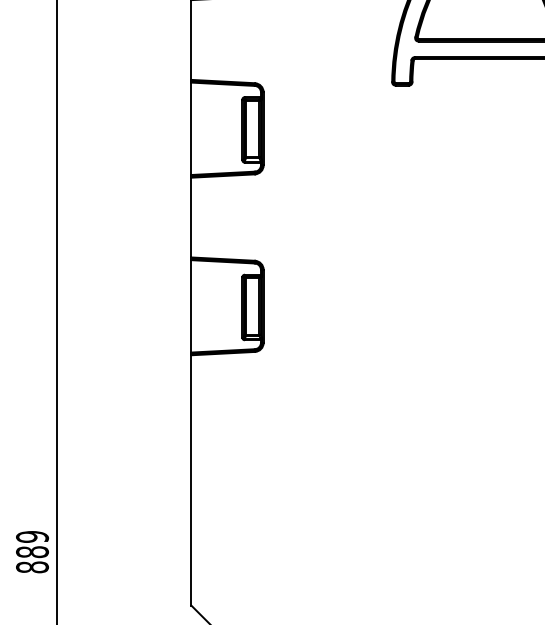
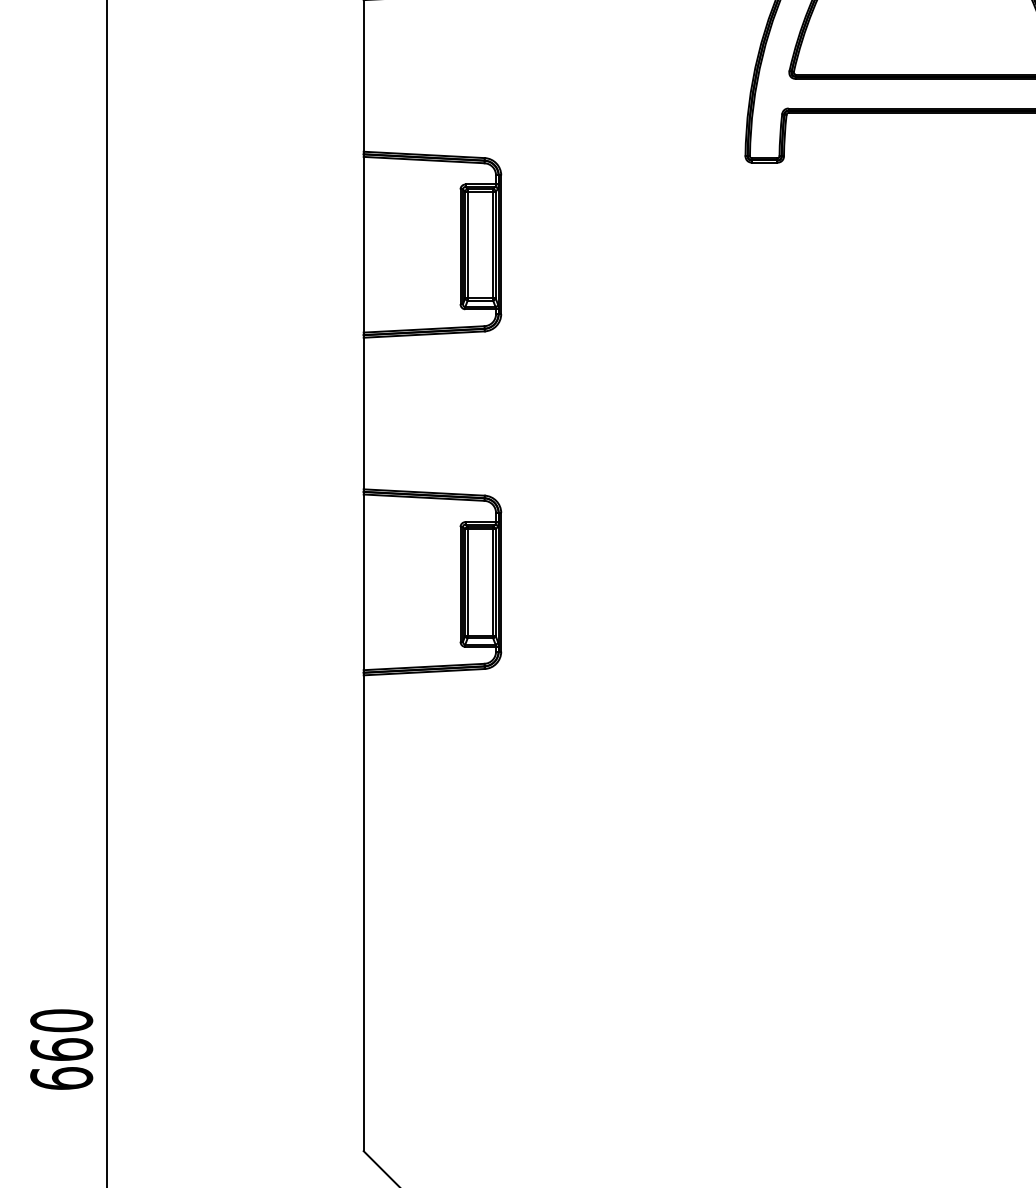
text: (32, 552) -> (61, 1050), 889 -> 660

